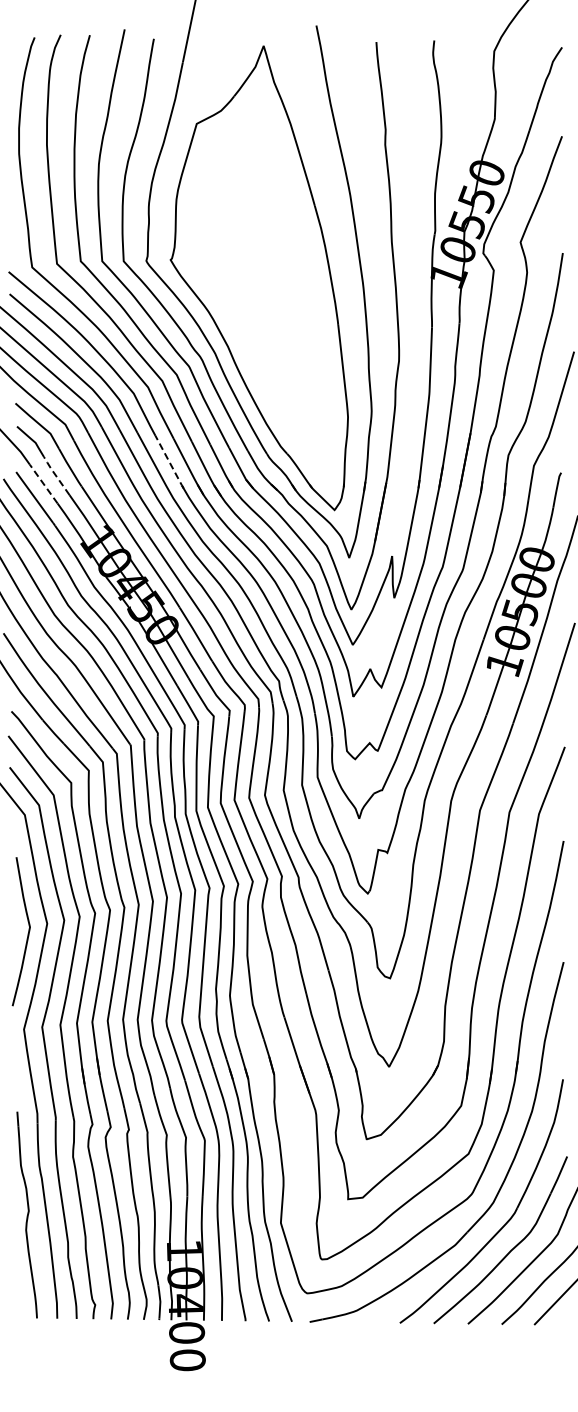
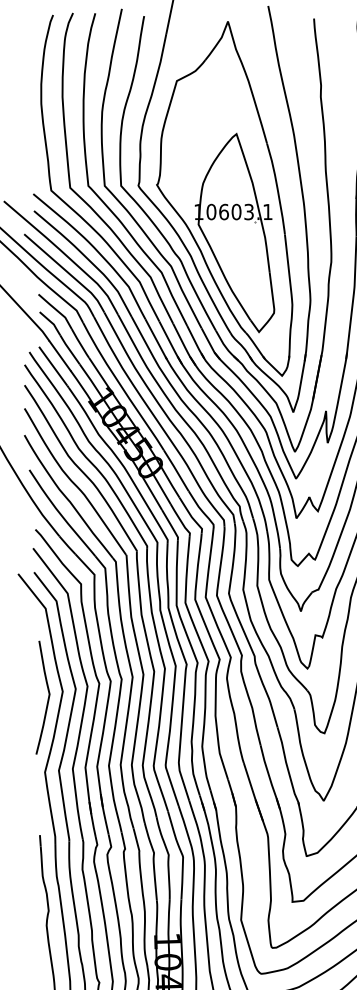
part: (272, 322) -> (234, 232), added
line: (169, 462) -> (156, 339), dashed -> solid
line: (55, 475) -> (69, 349), dashed -> solid
line: (43, 484) -> (59, 356), dashed -> solid

